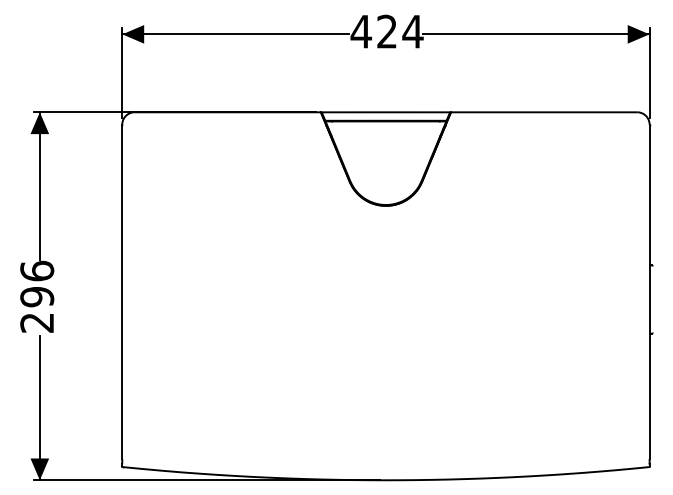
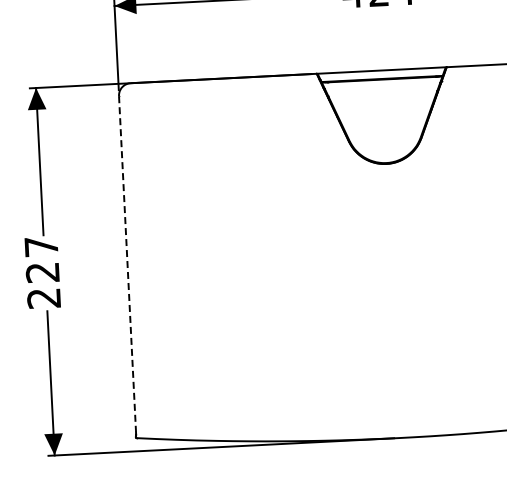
text: (37, 283) -> (42, 259), 296 -> 227
line: (122, 292) -> (127, 263), solid -> dashed

